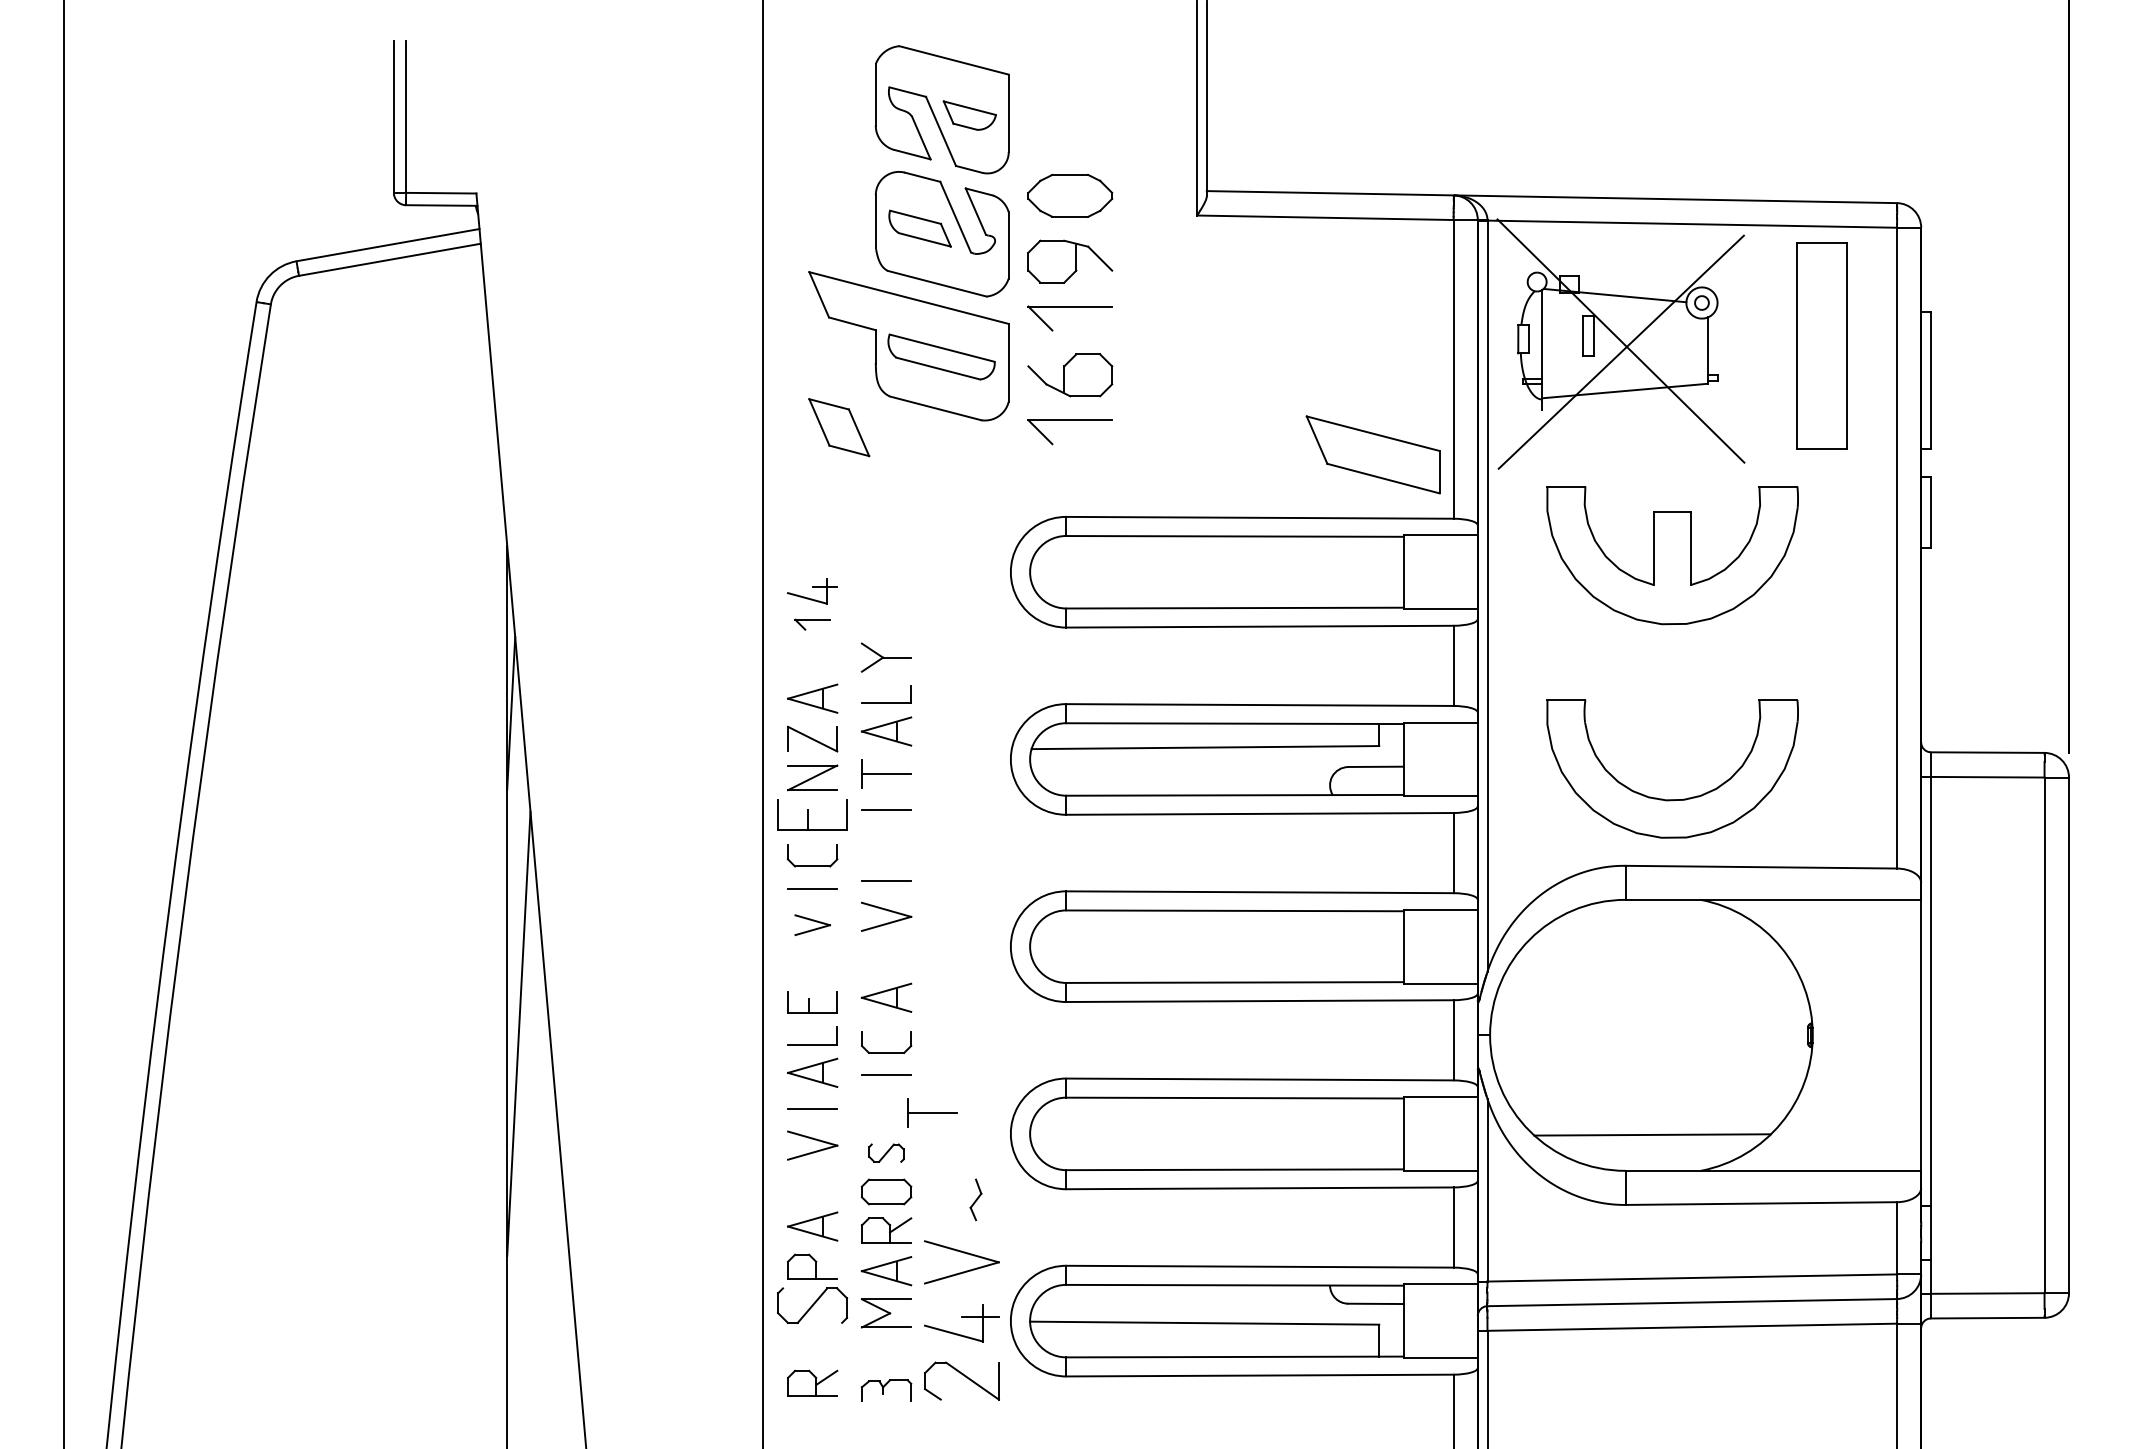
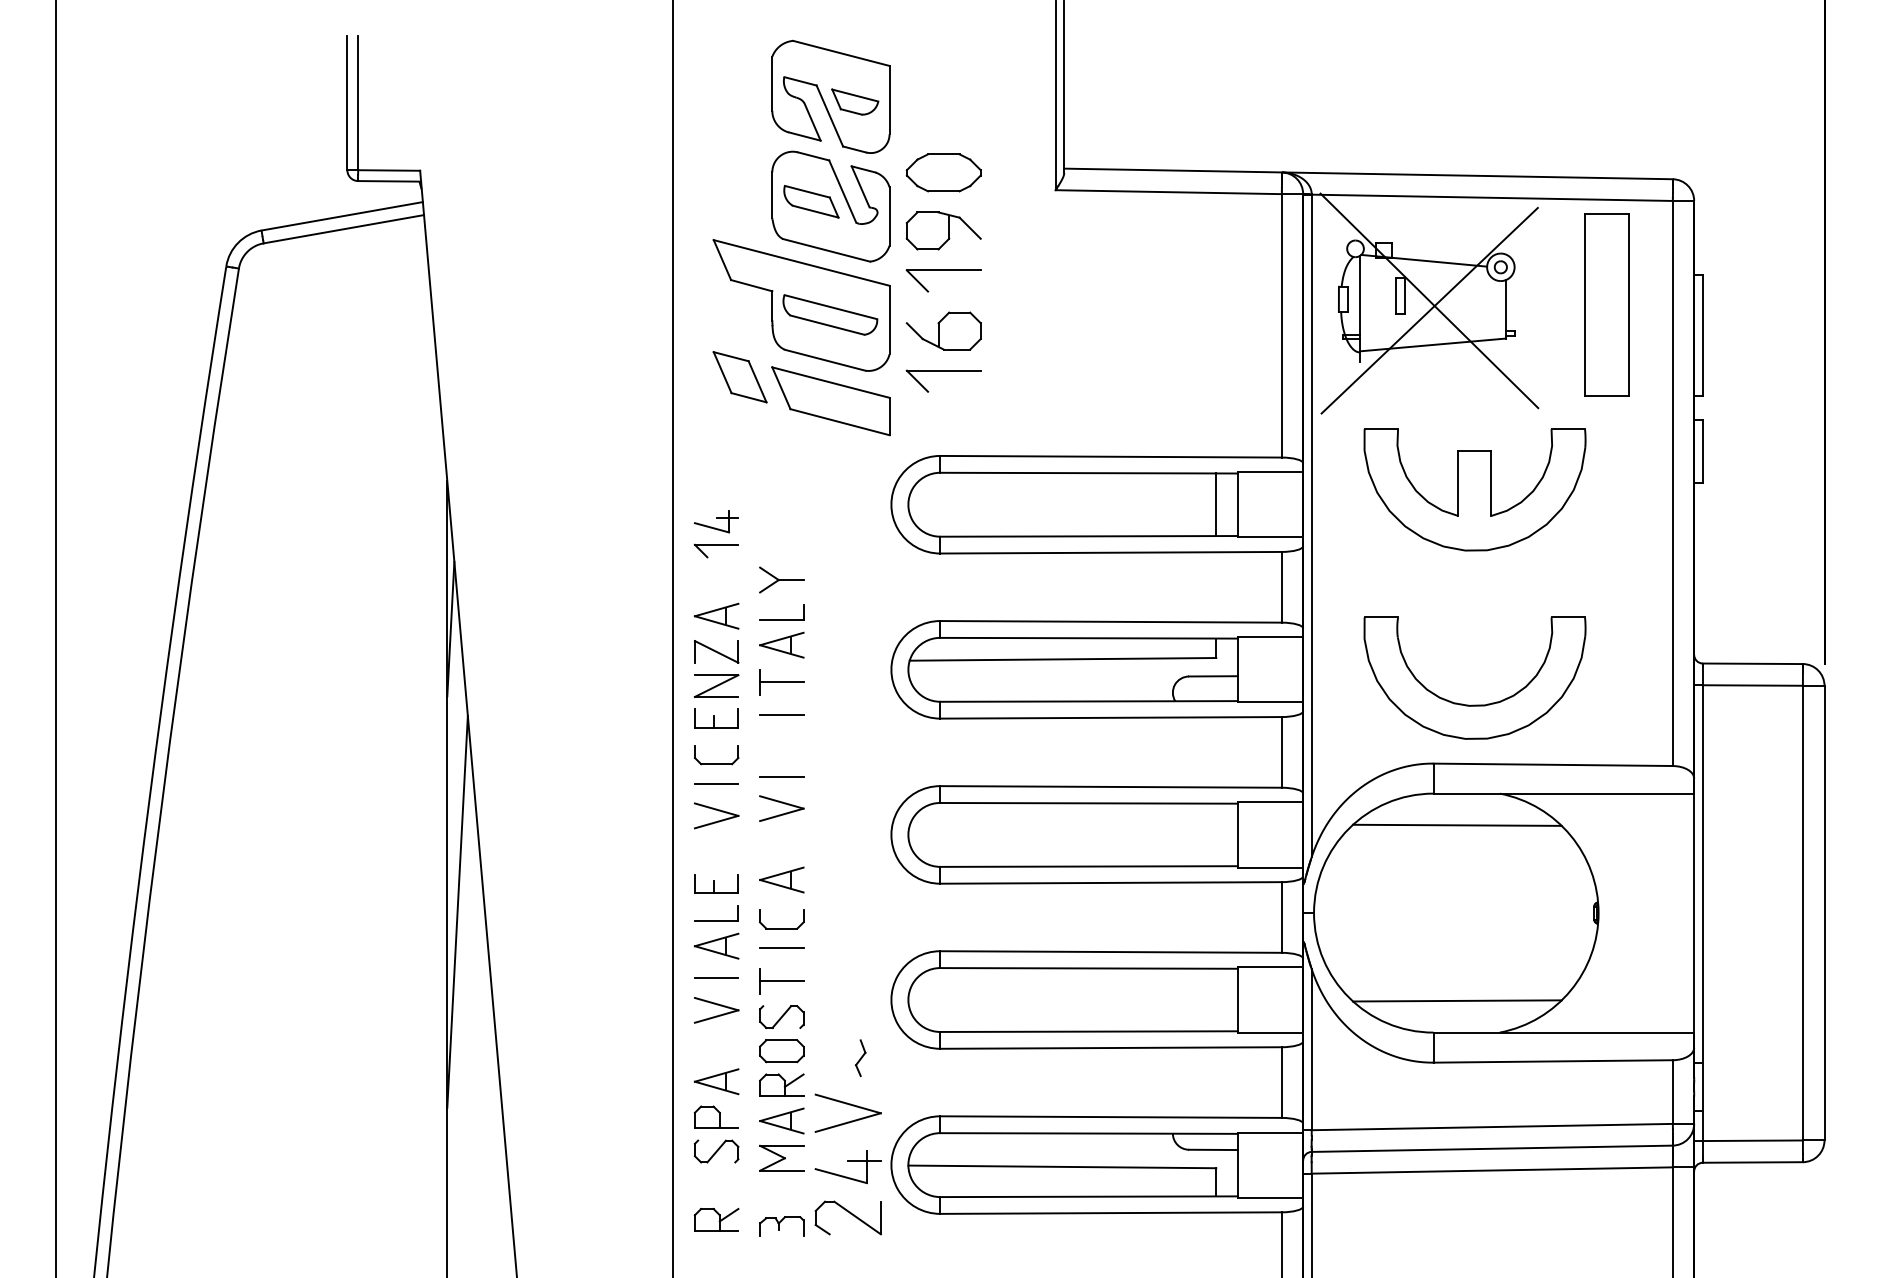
part: (1372, 454) -> (830, 400), moved
line: (1379, 571) -> (1216, 504), added
part: (812, 624) -> (716, 550), size x1.43
part: (812, 814) -> (716, 718), size x0.71
part: (812, 925) -> (716, 816), size x1.43
line: (1652, 935) -> (1457, 825), added
part: (932, 1112) -> (781, 981), moved
part: (886, 1152) -> (781, 1016), size x1.43
part: (812, 1305) -> (716, 1151), size x0.71

